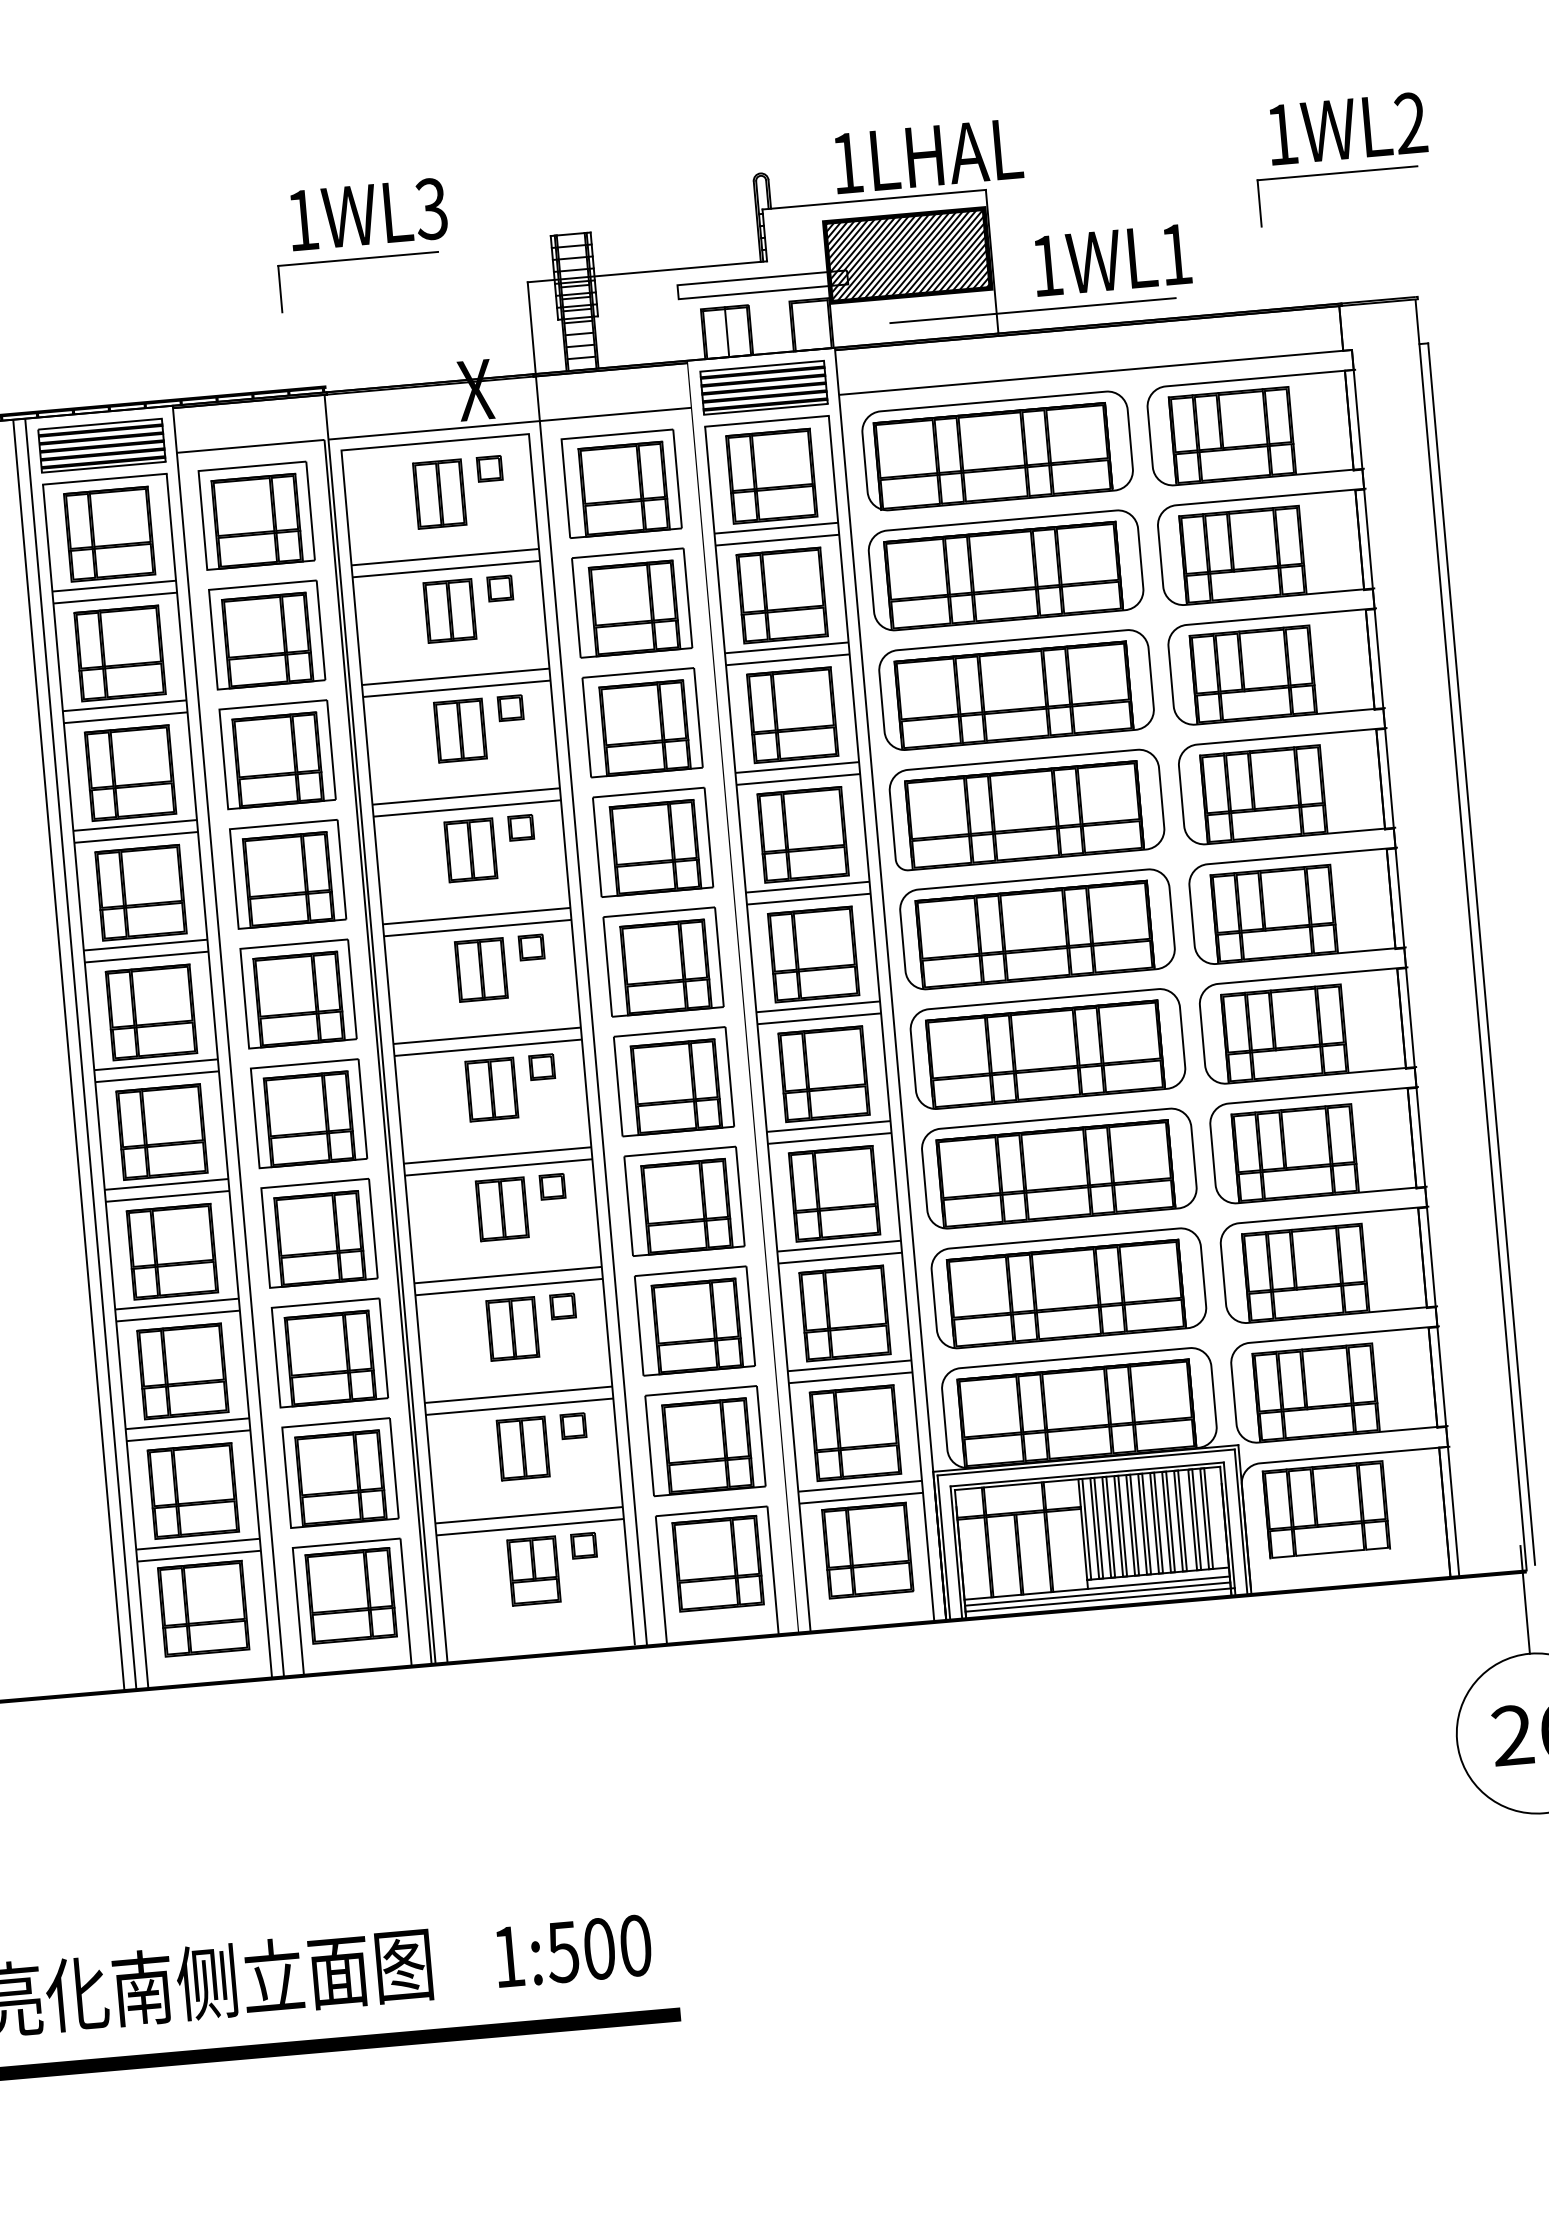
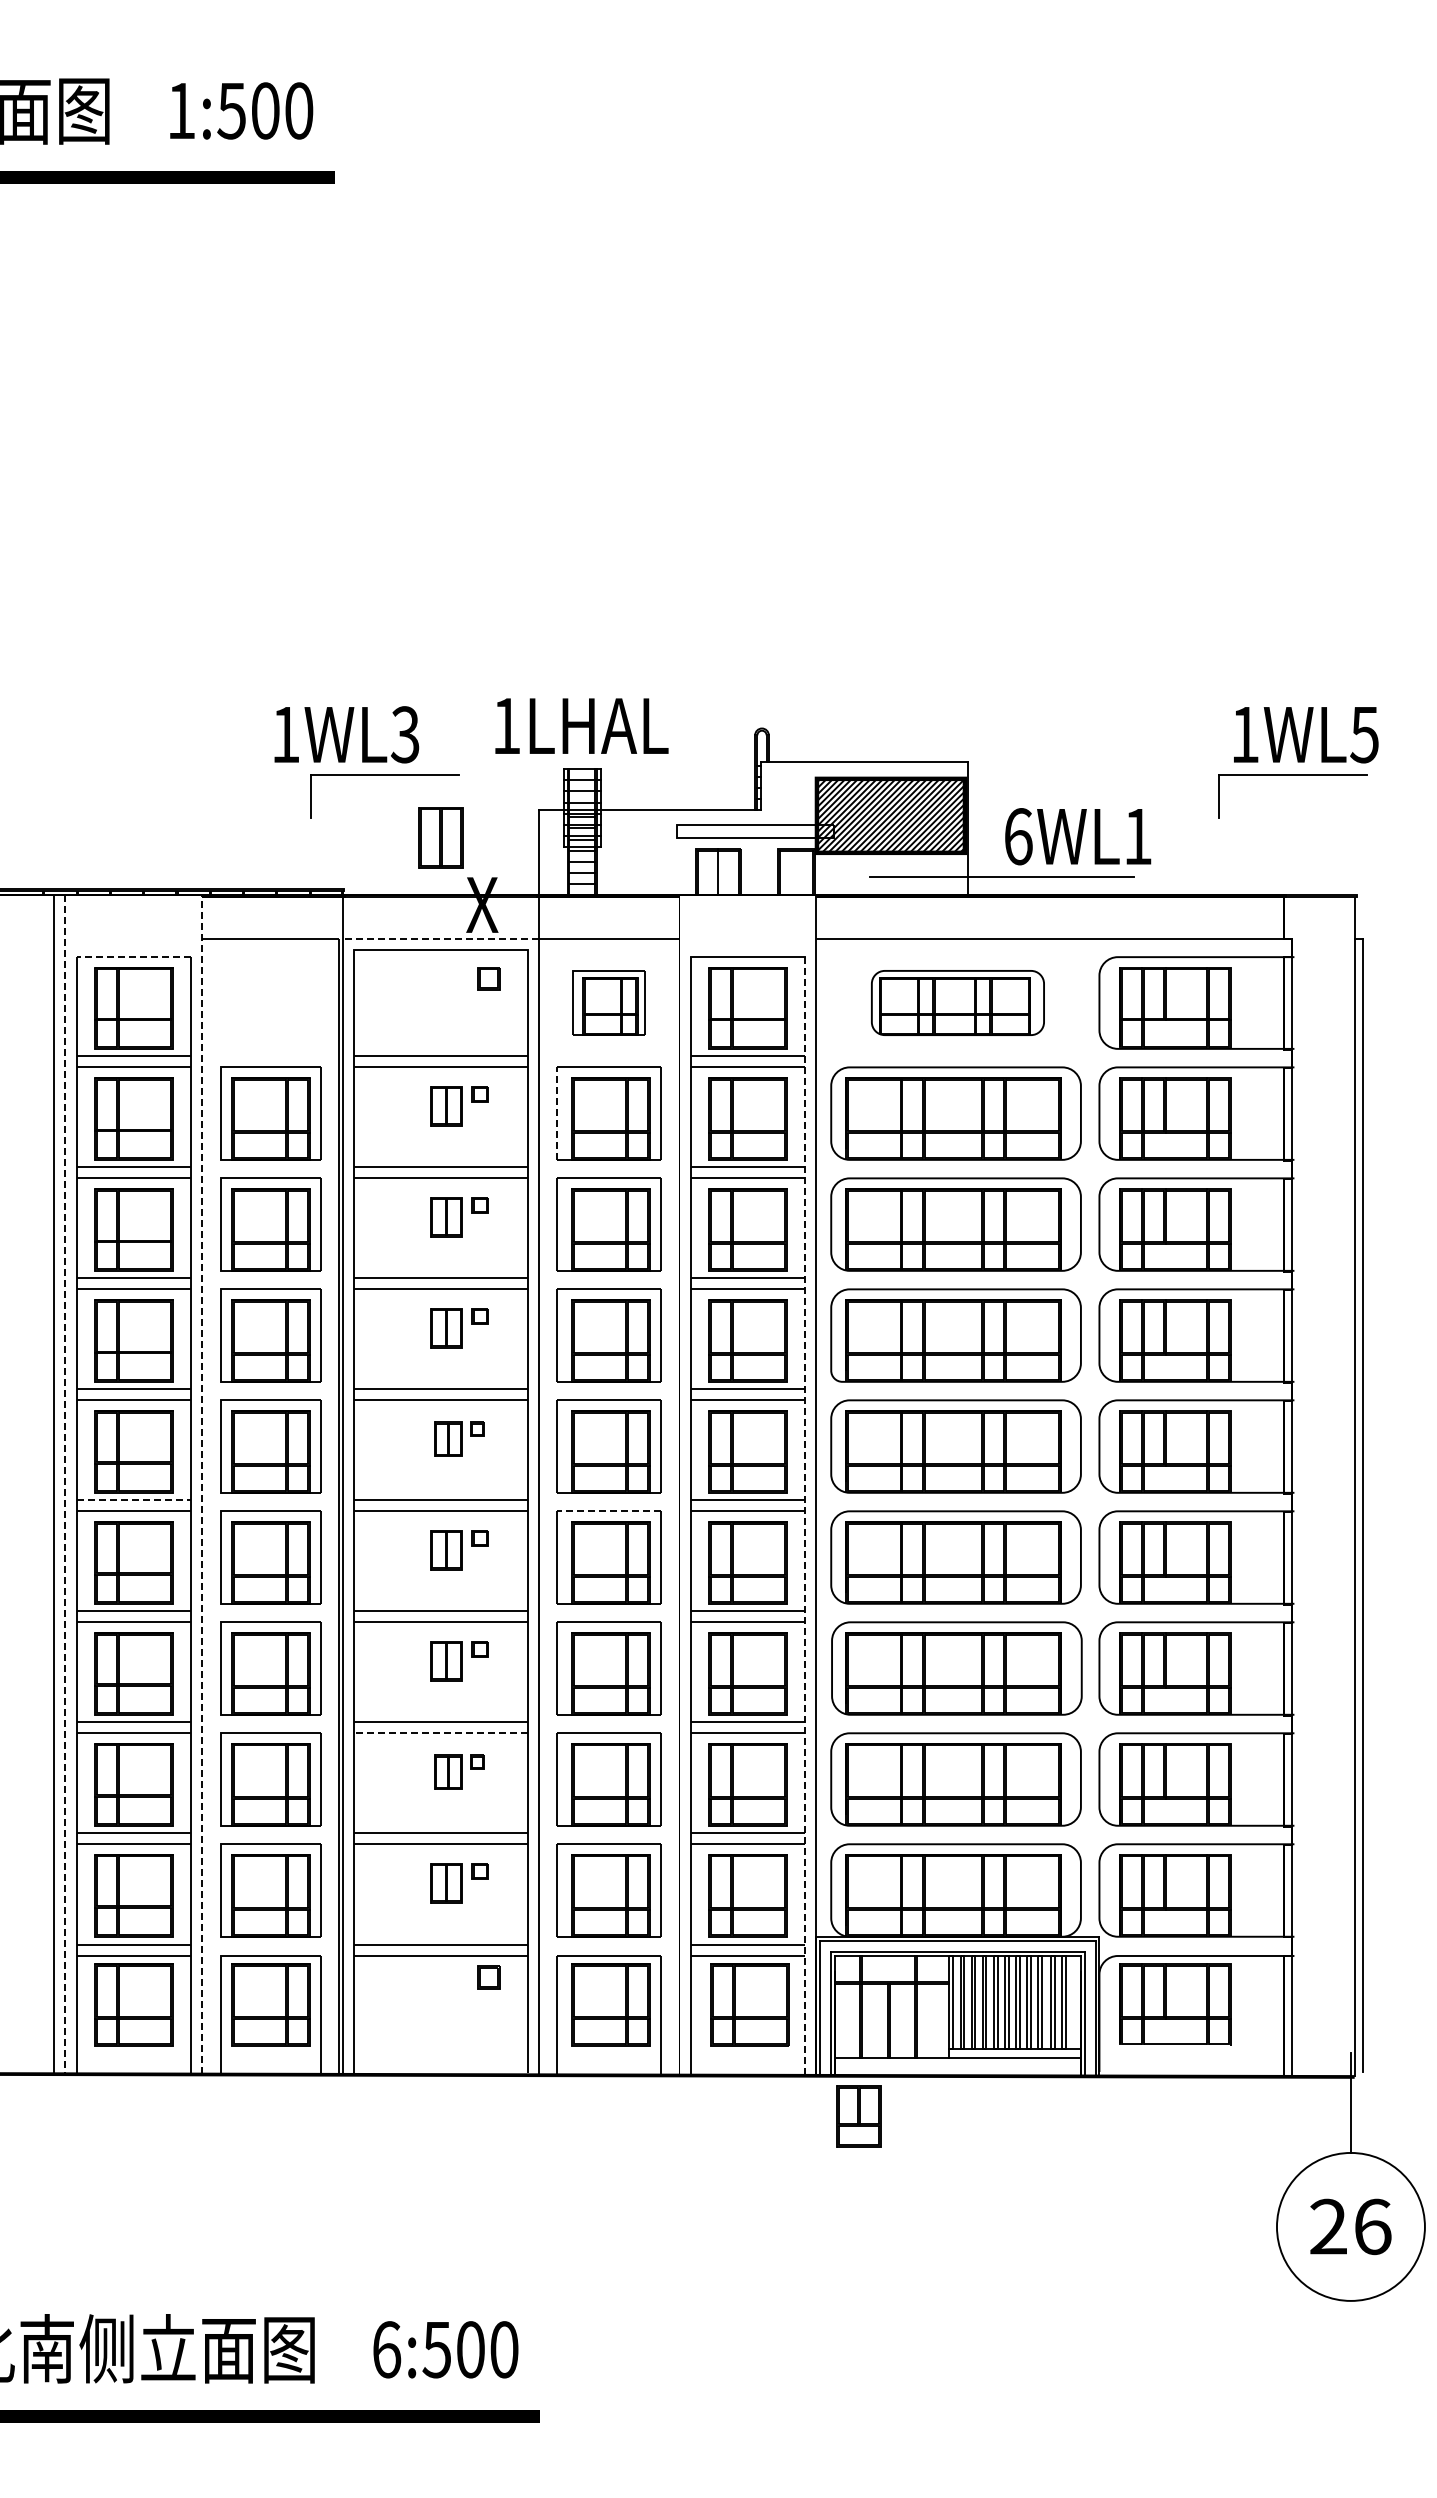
text: (1410, 123) -> (1364, 734), 1WL2 -> 1WL5
text: (927, 155) -> (581, 725), moved
text: (368, 214) -> (346, 734), moved
text: (1047, 265) -> (1018, 836), 1WL1 -> 6WL1
part: (763, 387) -> (747, 925), removed
line: (433, 430) -> (440, 938), solid -> dashed
part: (101, 445) -> (133, 925), removed
part: (997, 450) -> (957, 1002), size x0.7
line: (104, 479) -> (133, 957), solid -> dashed
part: (620, 483) -> (608, 1002), size x0.7
part: (439, 493) -> (440, 837), moved
part: (256, 515) -> (270, 1002), removed
line: (576, 607) -> (557, 1113), solid -> dashed
part: (469, 608) -> (459, 1105), size x0.7
part: (480, 728) -> (459, 1216), size x0.7
part: (490, 847) -> (459, 1327), size x0.7
part: (501, 967) -> (459, 1438), size x0.6
line: (881, 1018) -> (805, 1516), solid -> dashed
line: (669, 1032) -> (609, 1511), solid -> dashed
line: (228, 1041) -> (202, 1484), solid -> dashed
line: (80, 1054) -> (65, 1484), solid -> dashed
line: (156, 1065) -> (134, 1500), solid -> dashed
part: (511, 1087) -> (459, 1549), size x0.7
part: (522, 1206) -> (459, 1660), size x0.7
line: (508, 1287) -> (440, 1733), solid -> dashed
part: (532, 1326) -> (459, 1771), size x0.6
part: (543, 1446) -> (459, 1882), size x0.7
part: (533, 1570) -> (858, 2116), moved
line: (1097, 1594) -> (957, 2063), removed
line: (1099, 1599) -> (959, 2068), removed
text: (509, 1956) -> (387, 2349), 1:500 -> 6:500

